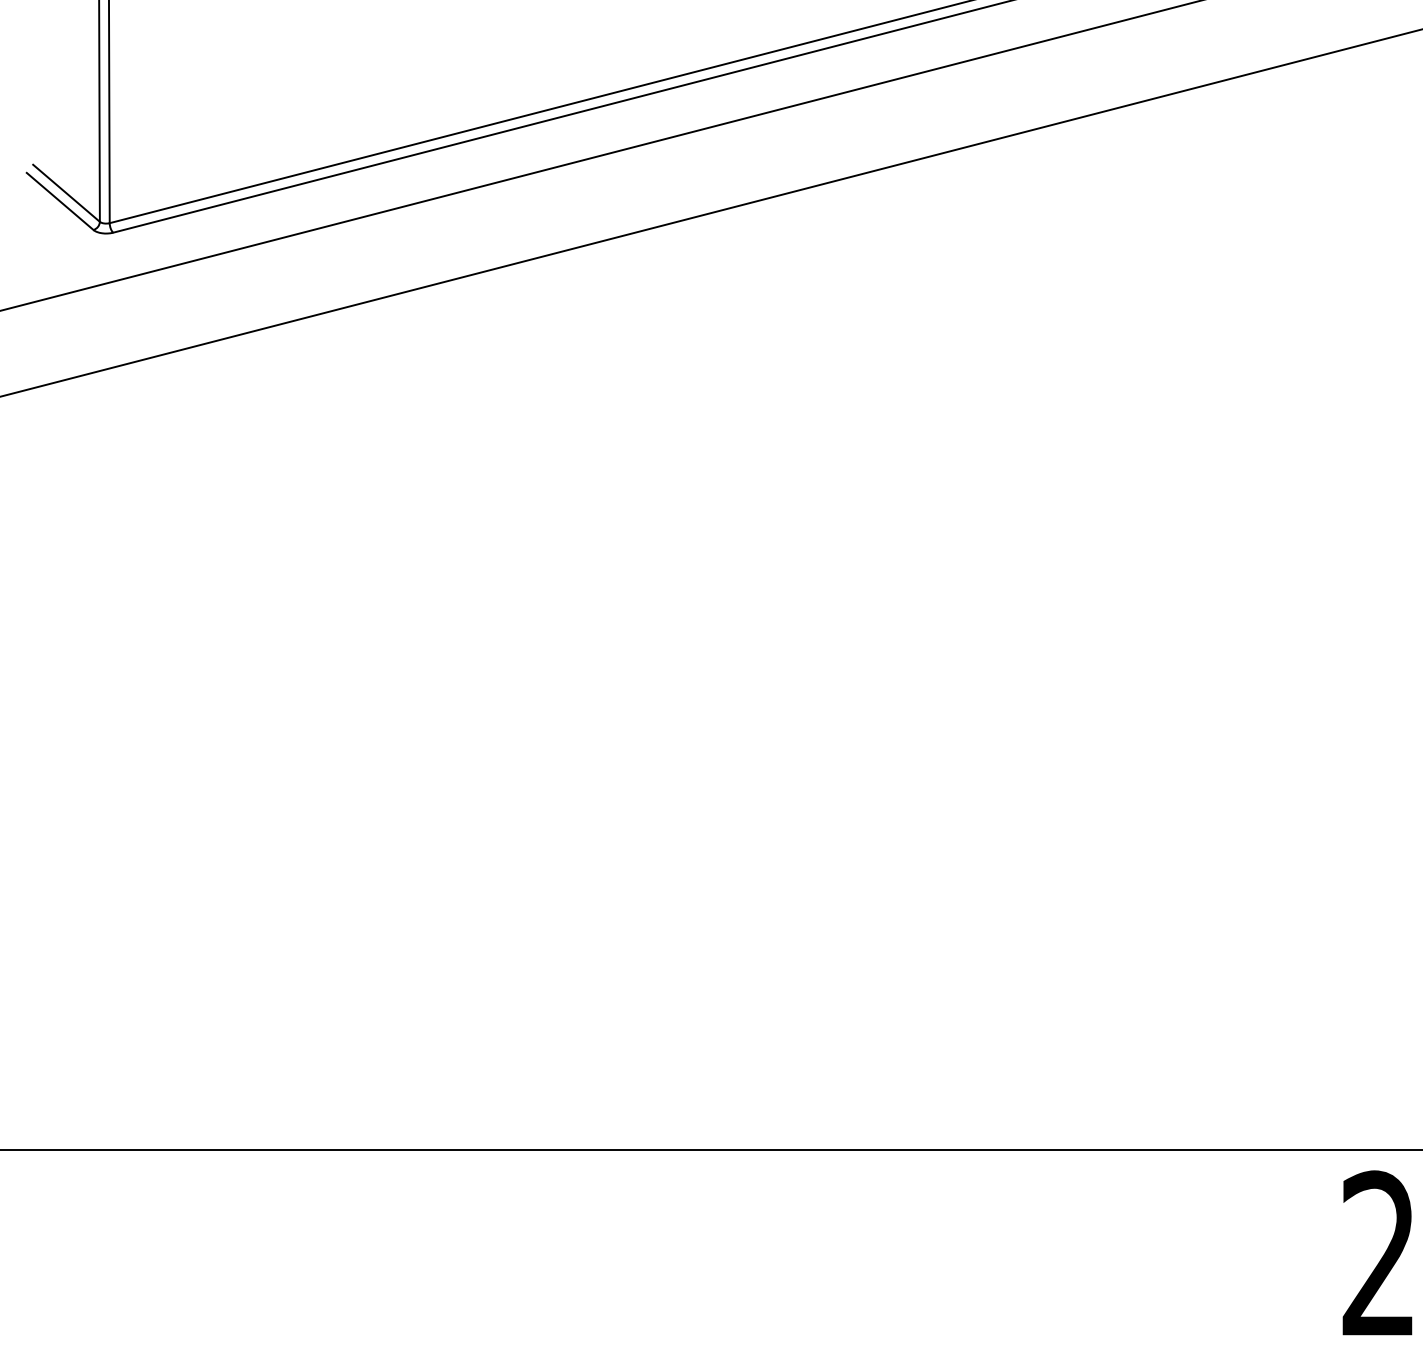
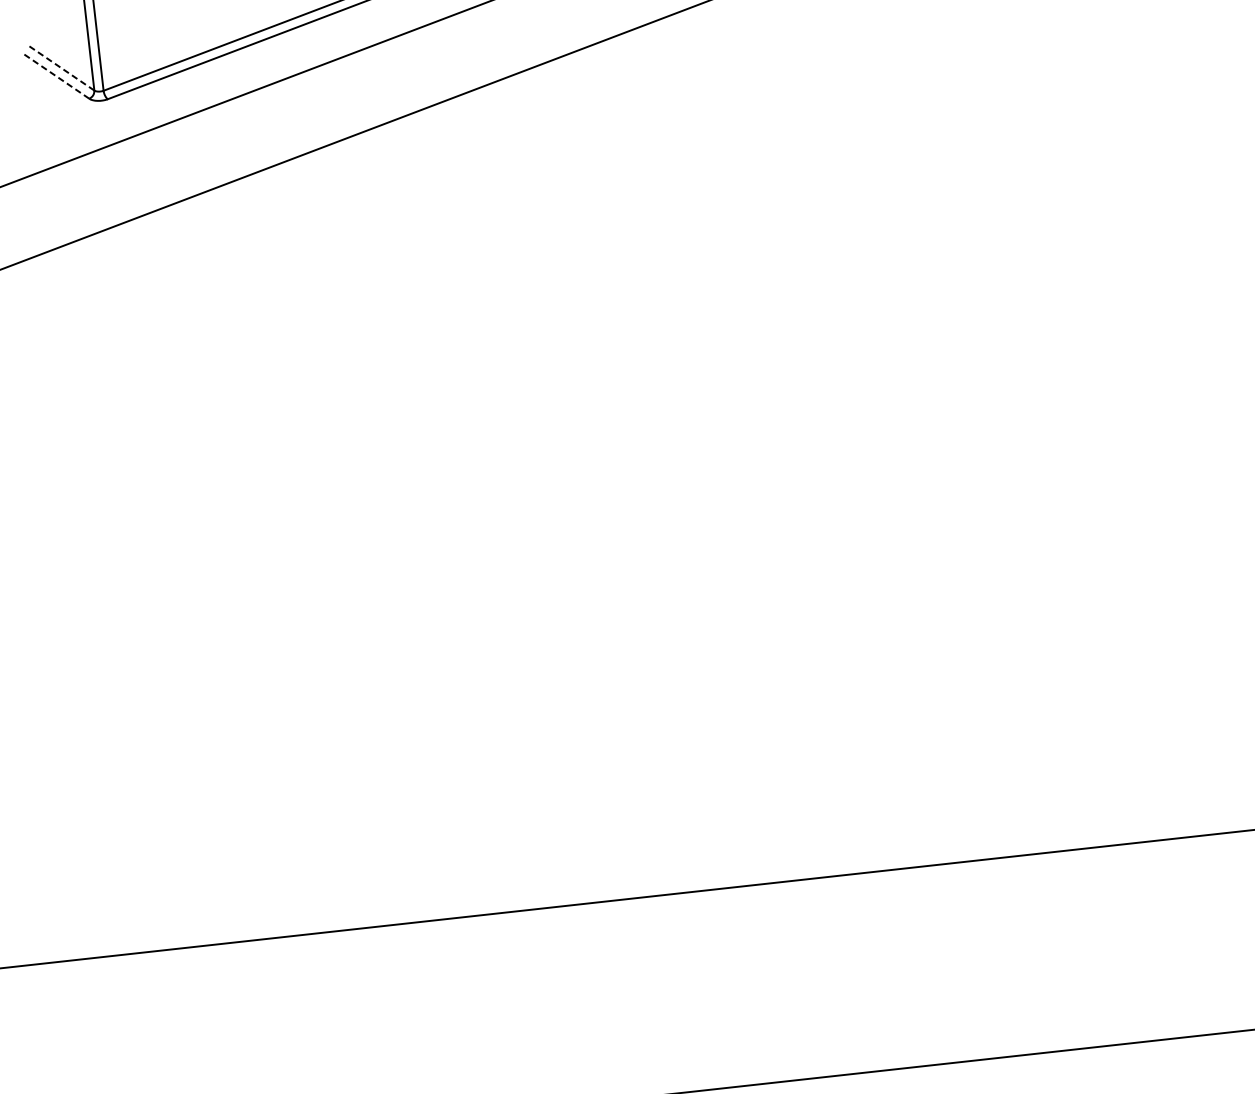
line: (66, 193) -> (60, 67), solid -> dashed
line: (60, 201) -> (55, 75), solid -> dashed

